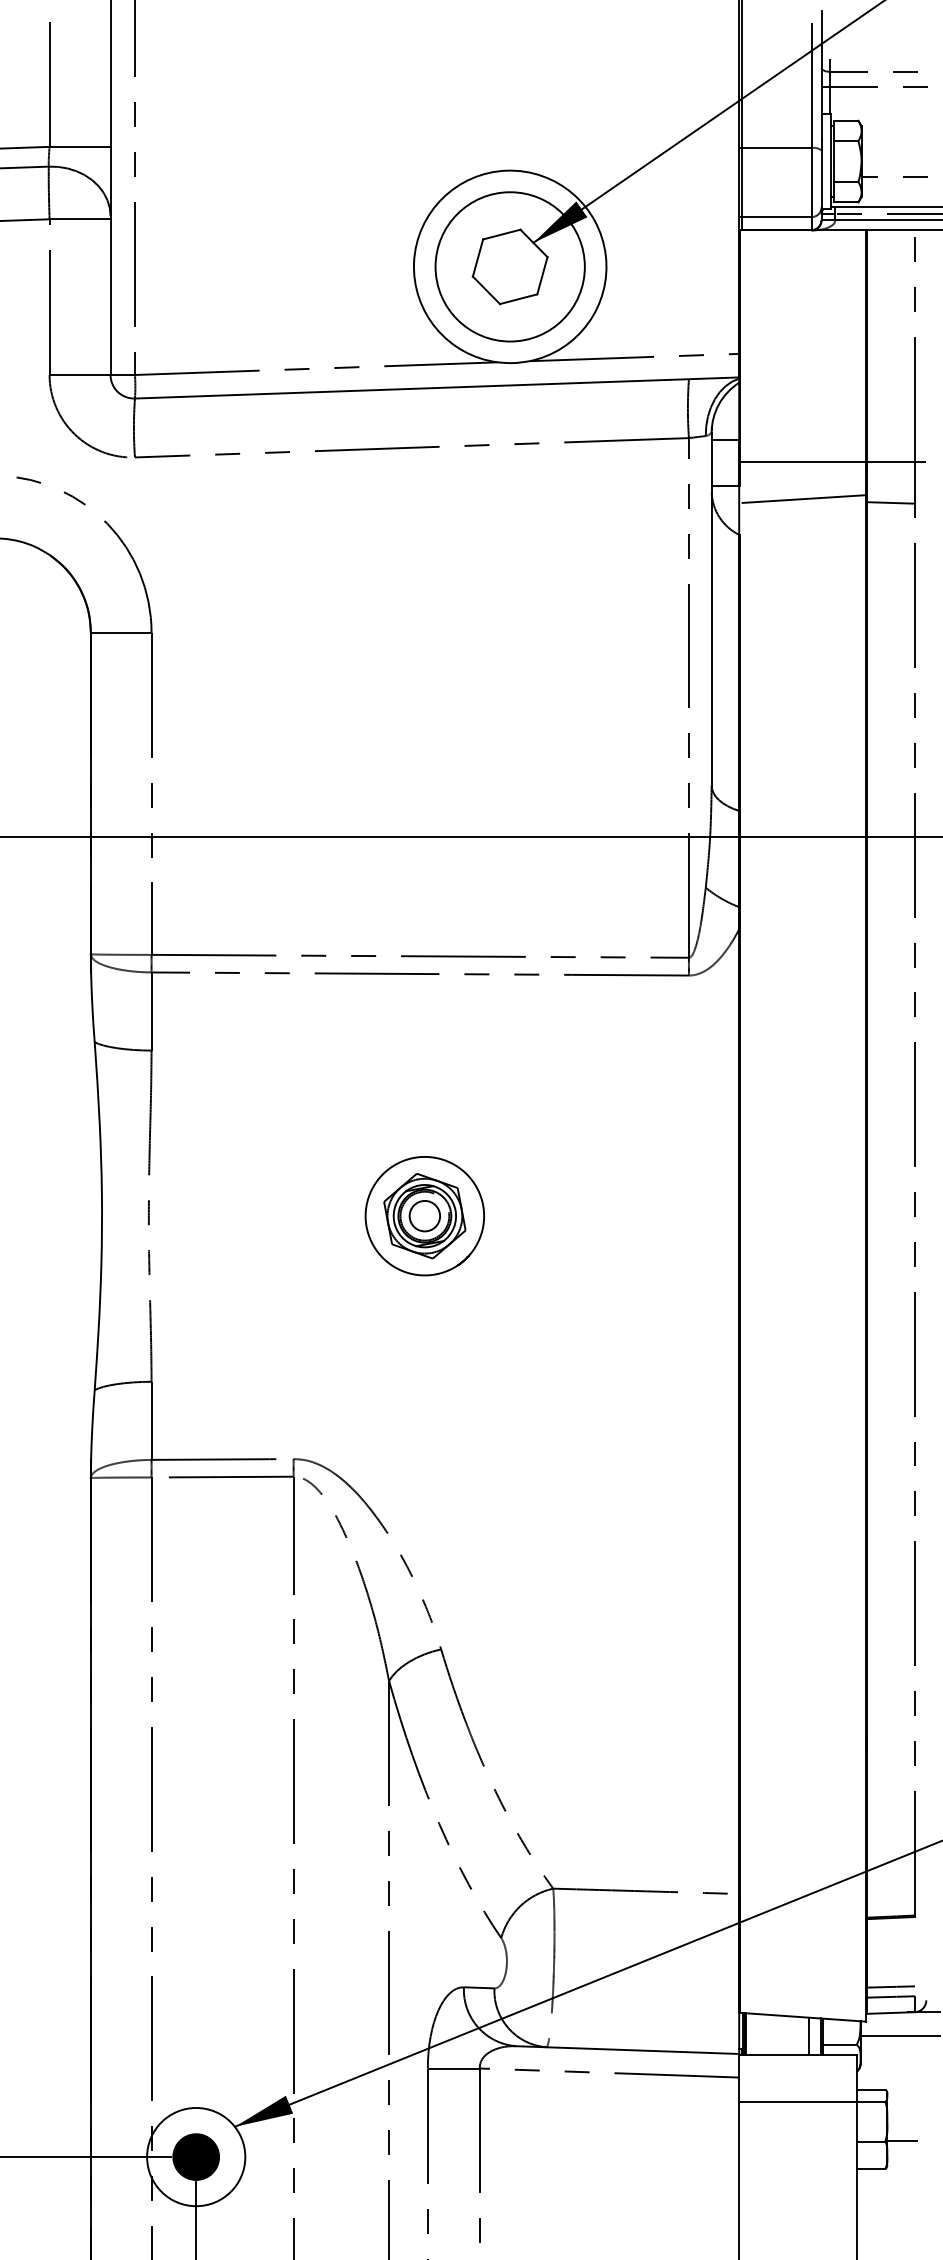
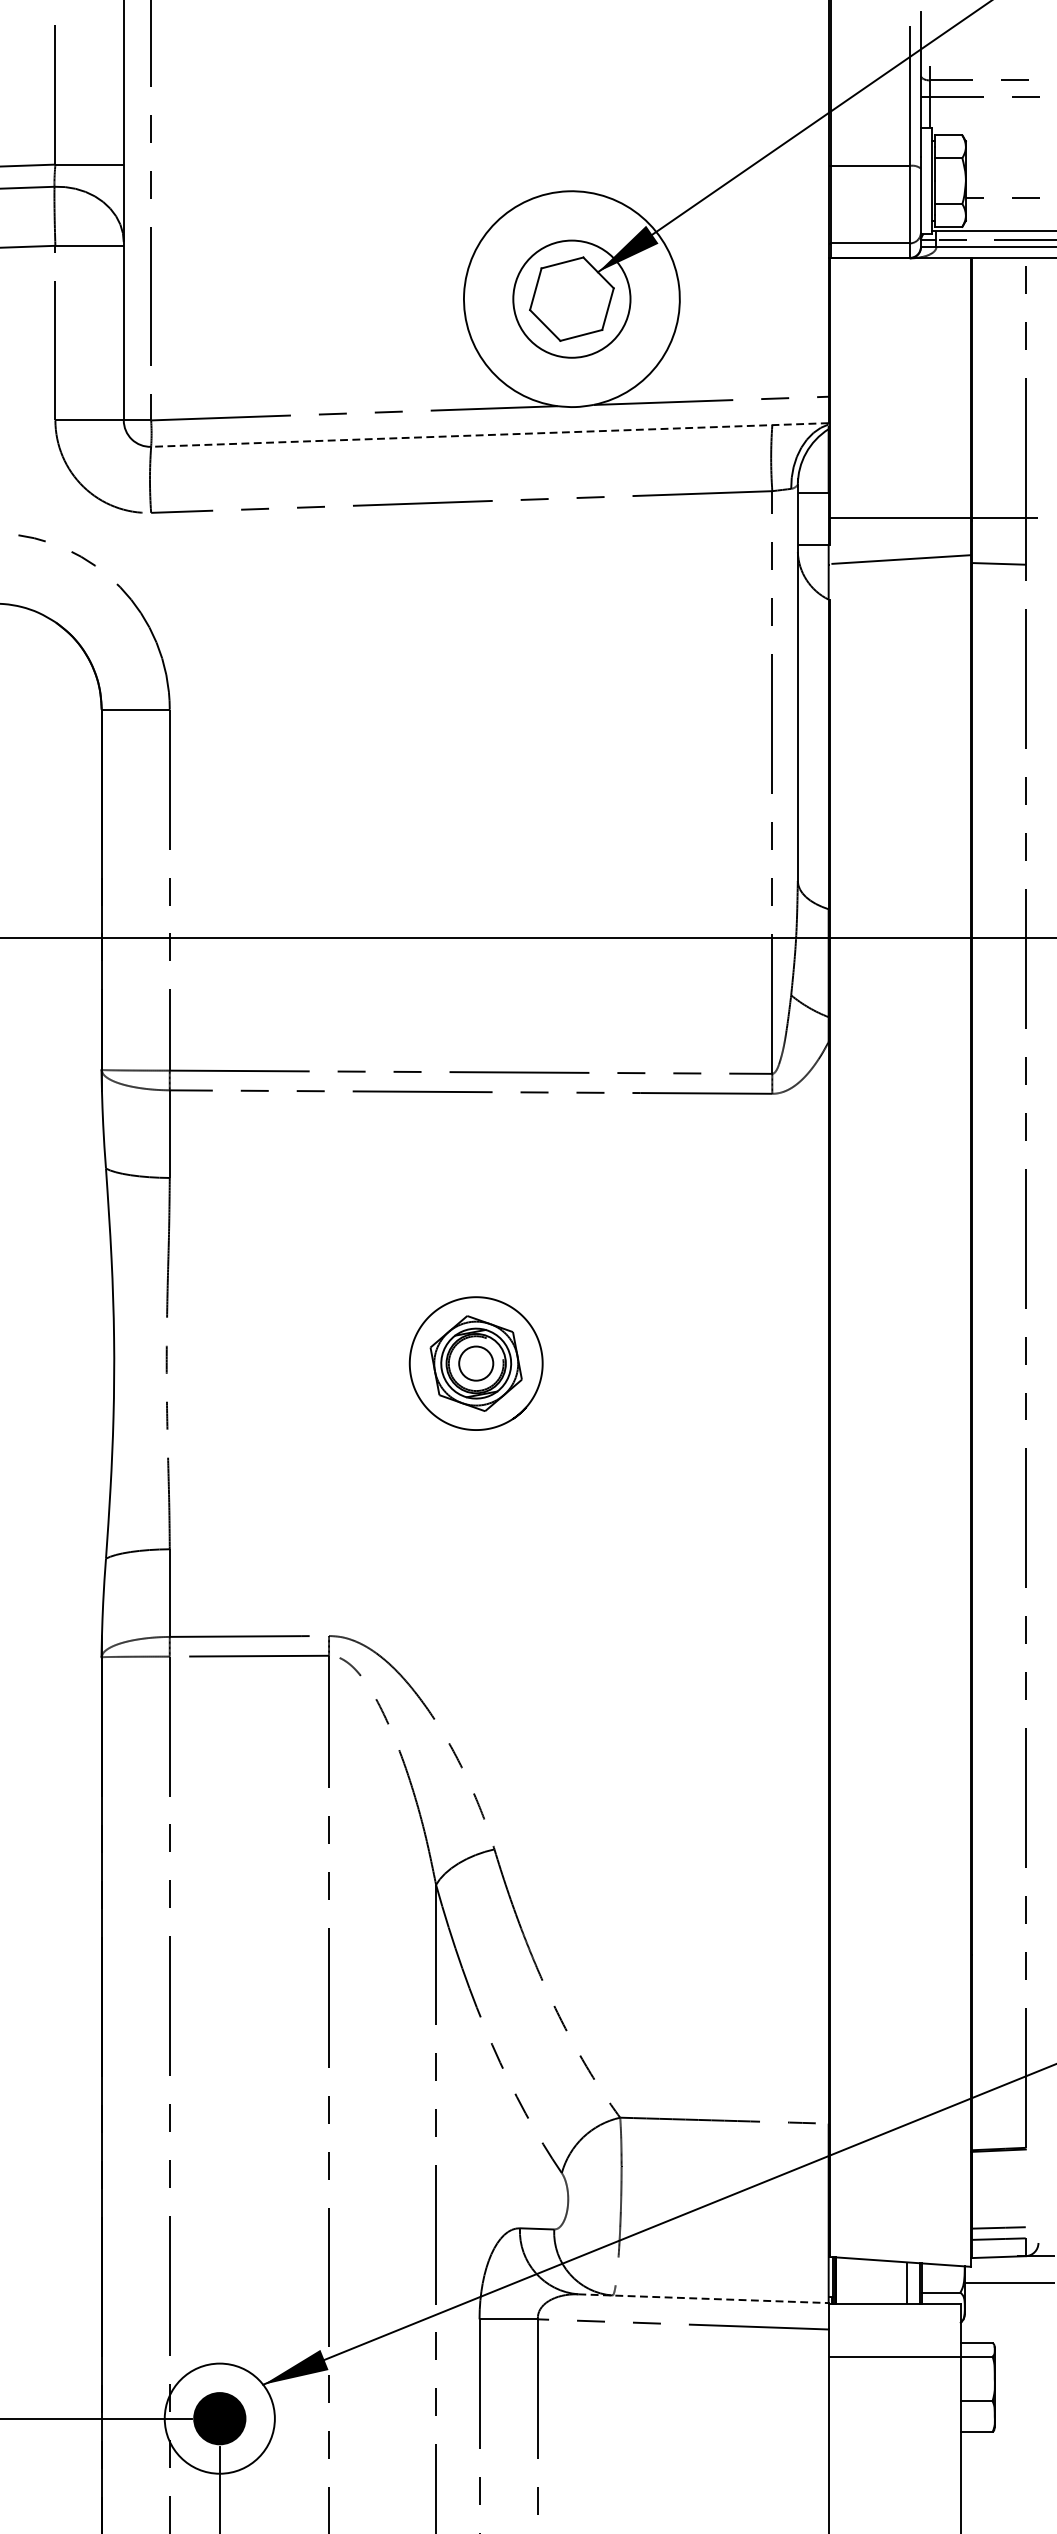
circle: (509, 266) -> (571, 298), size x0.7
line: (436, 388) -> (489, 435), solid -> dashed
line: (627, 2050) -> (703, 2299), solid -> dashed
line: (902, 2141) -> (1011, 2401), removed

